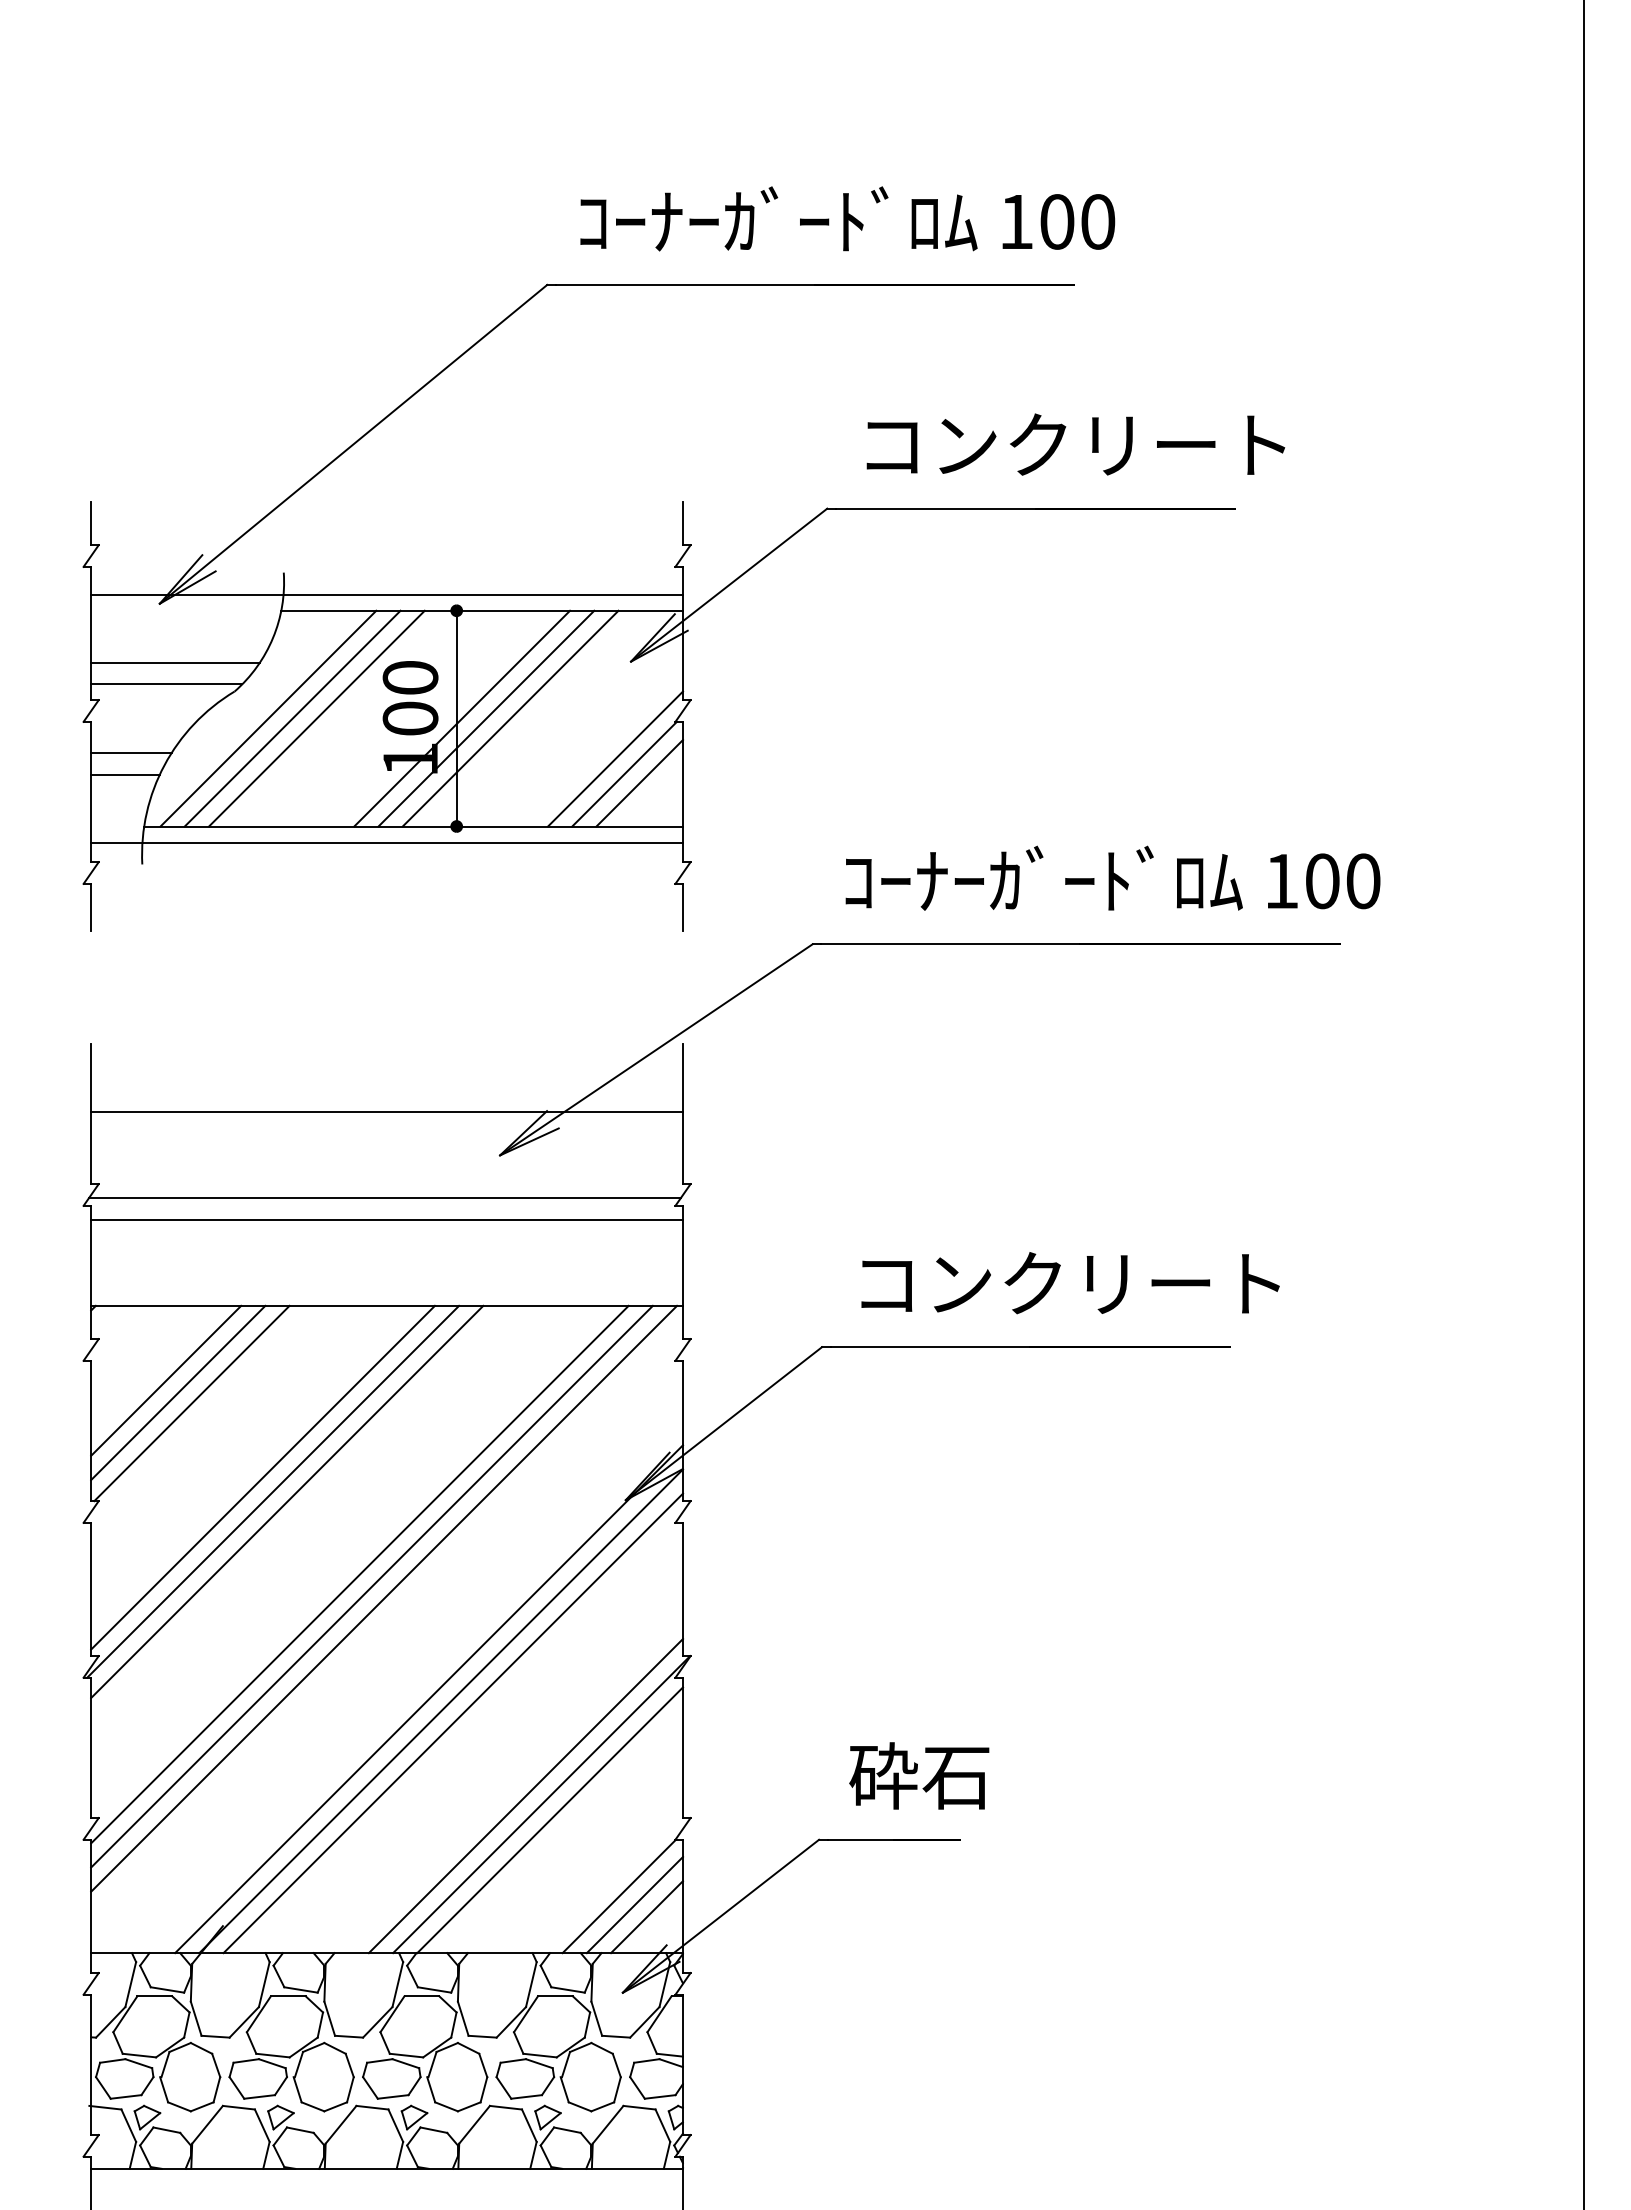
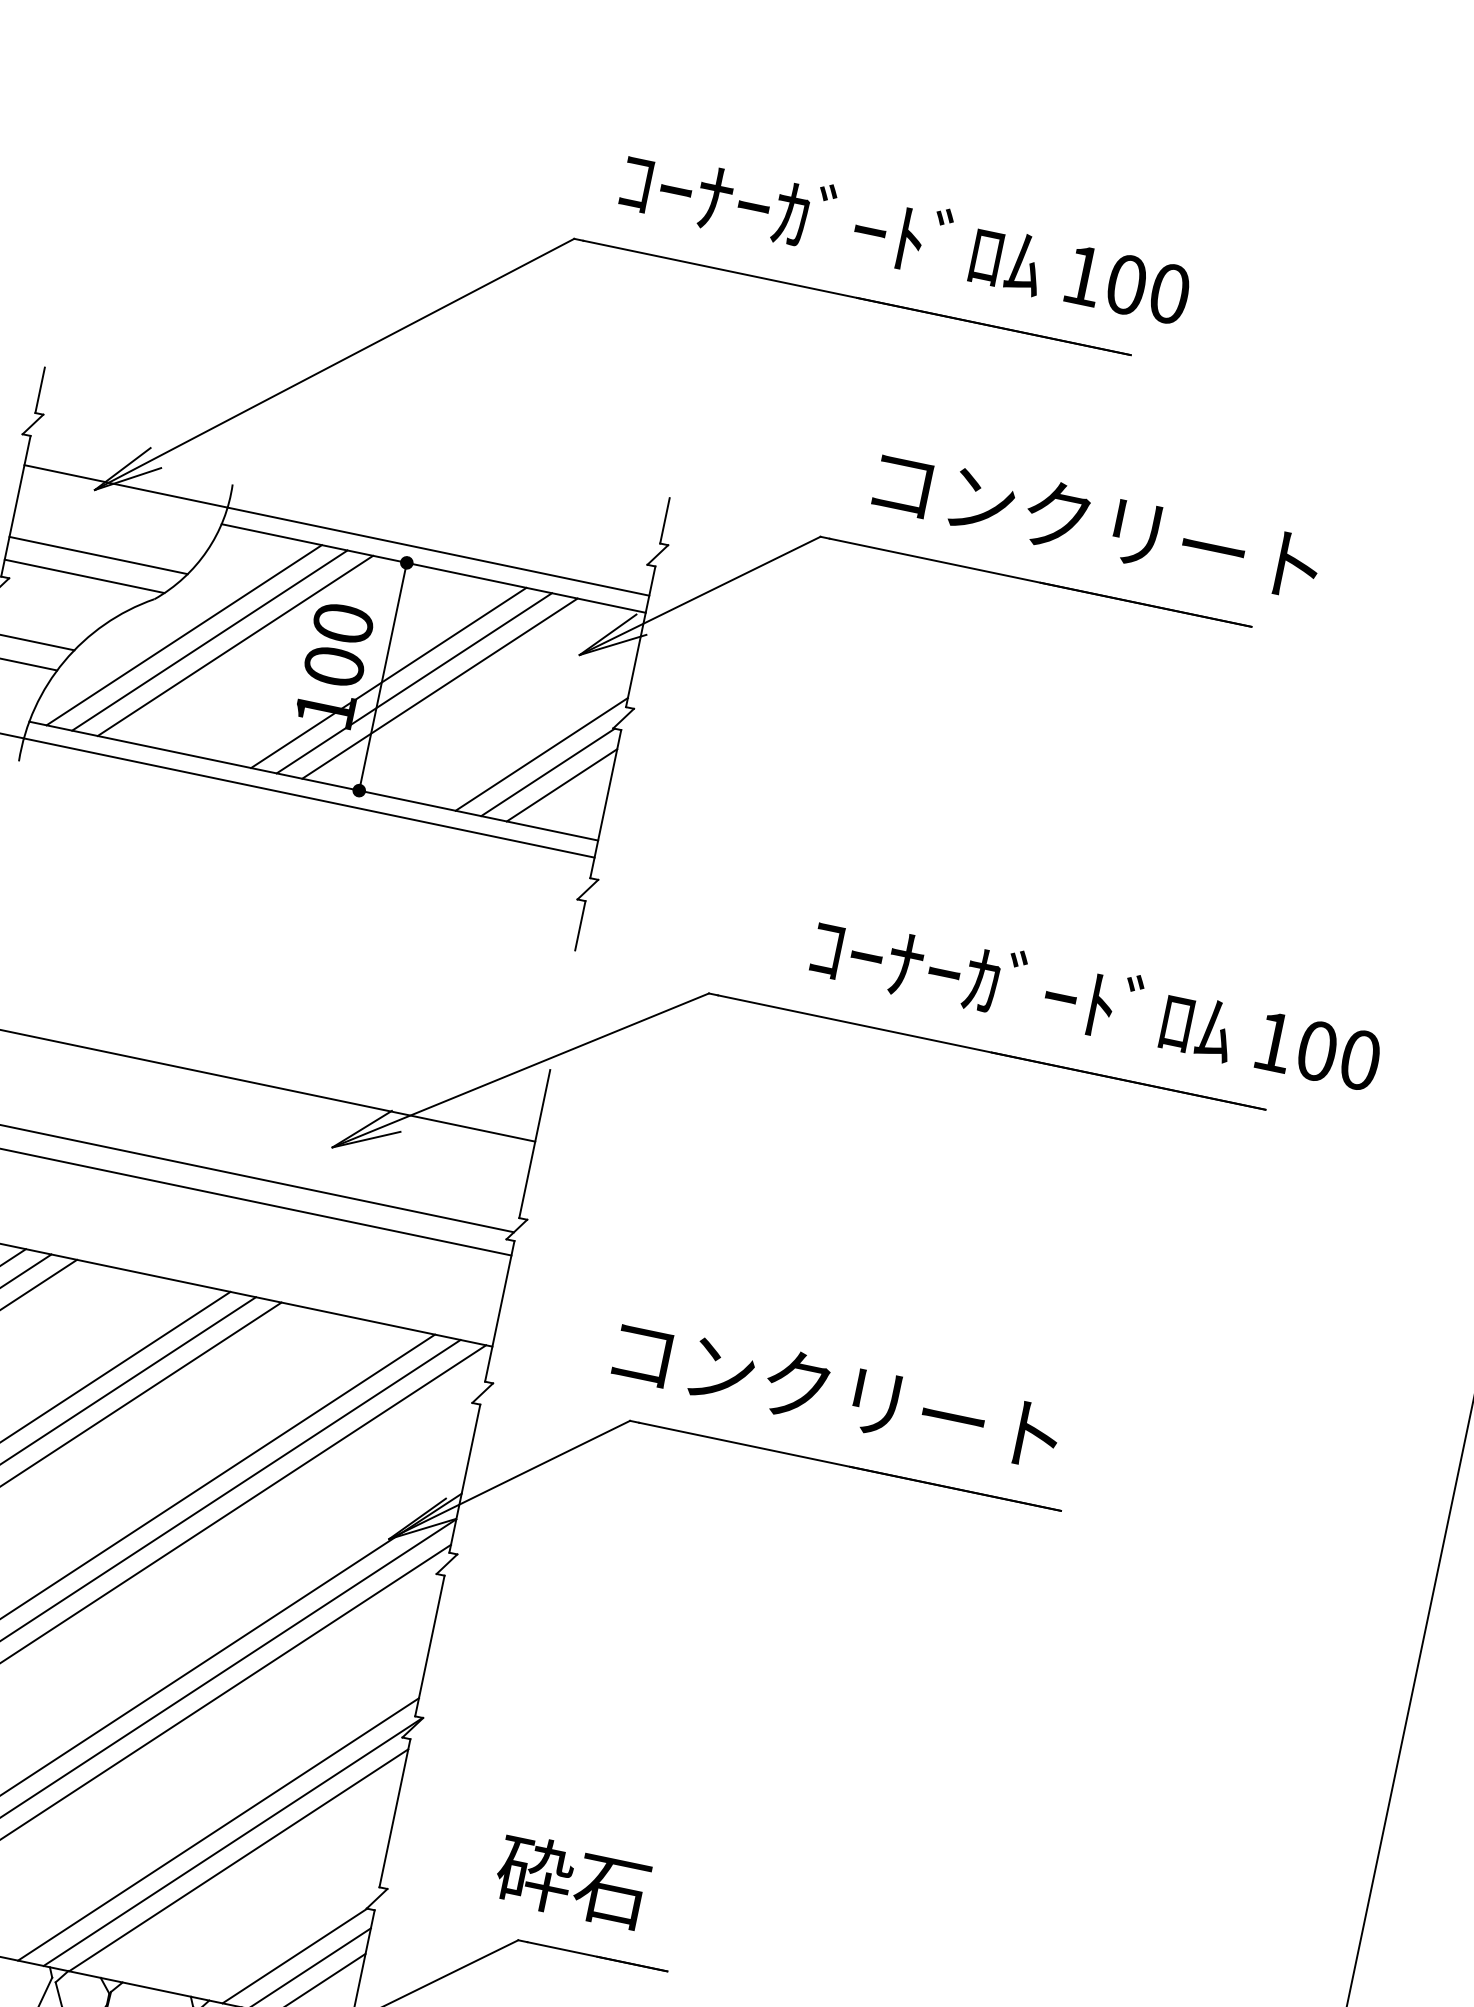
text: (1112, 877) -> (1096, 1000), moved
text: (1070, 1283) -> (836, 1393), moved
text: (919, 1775) -> (573, 1880), moved

